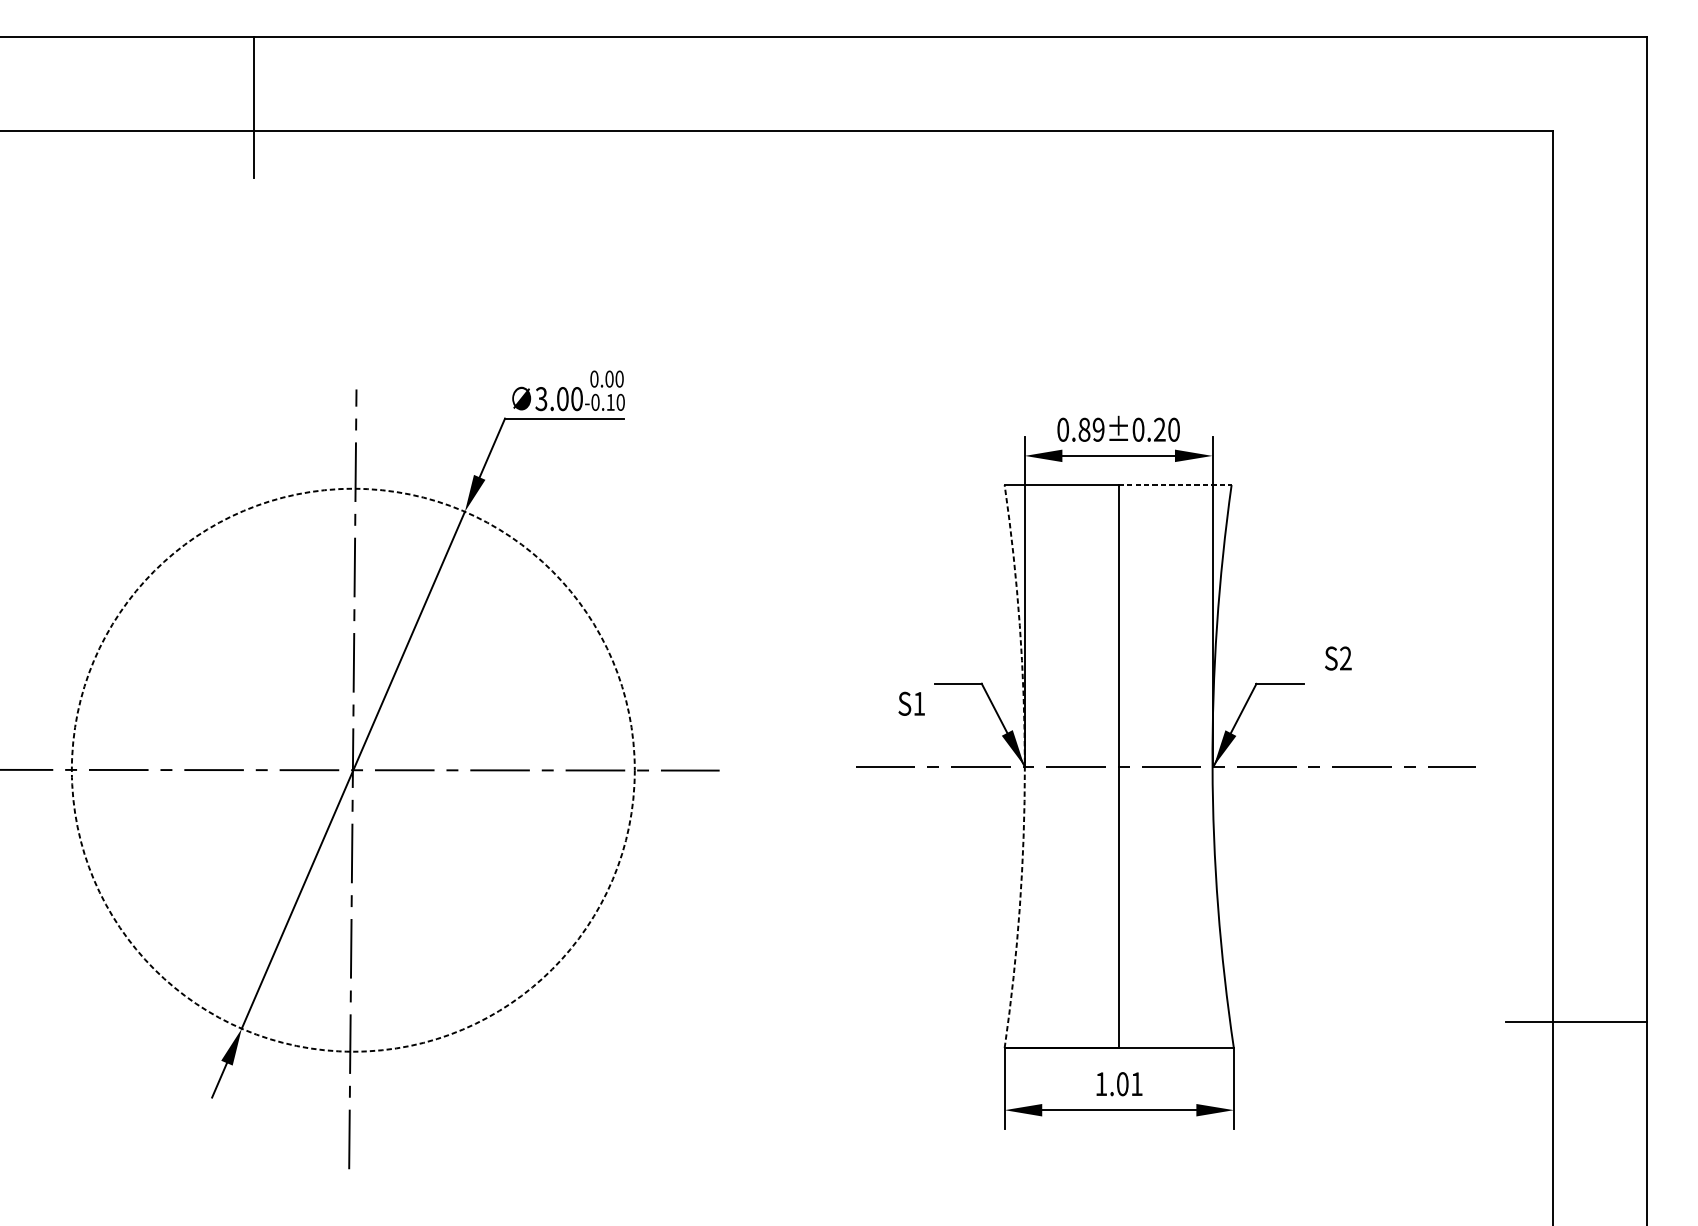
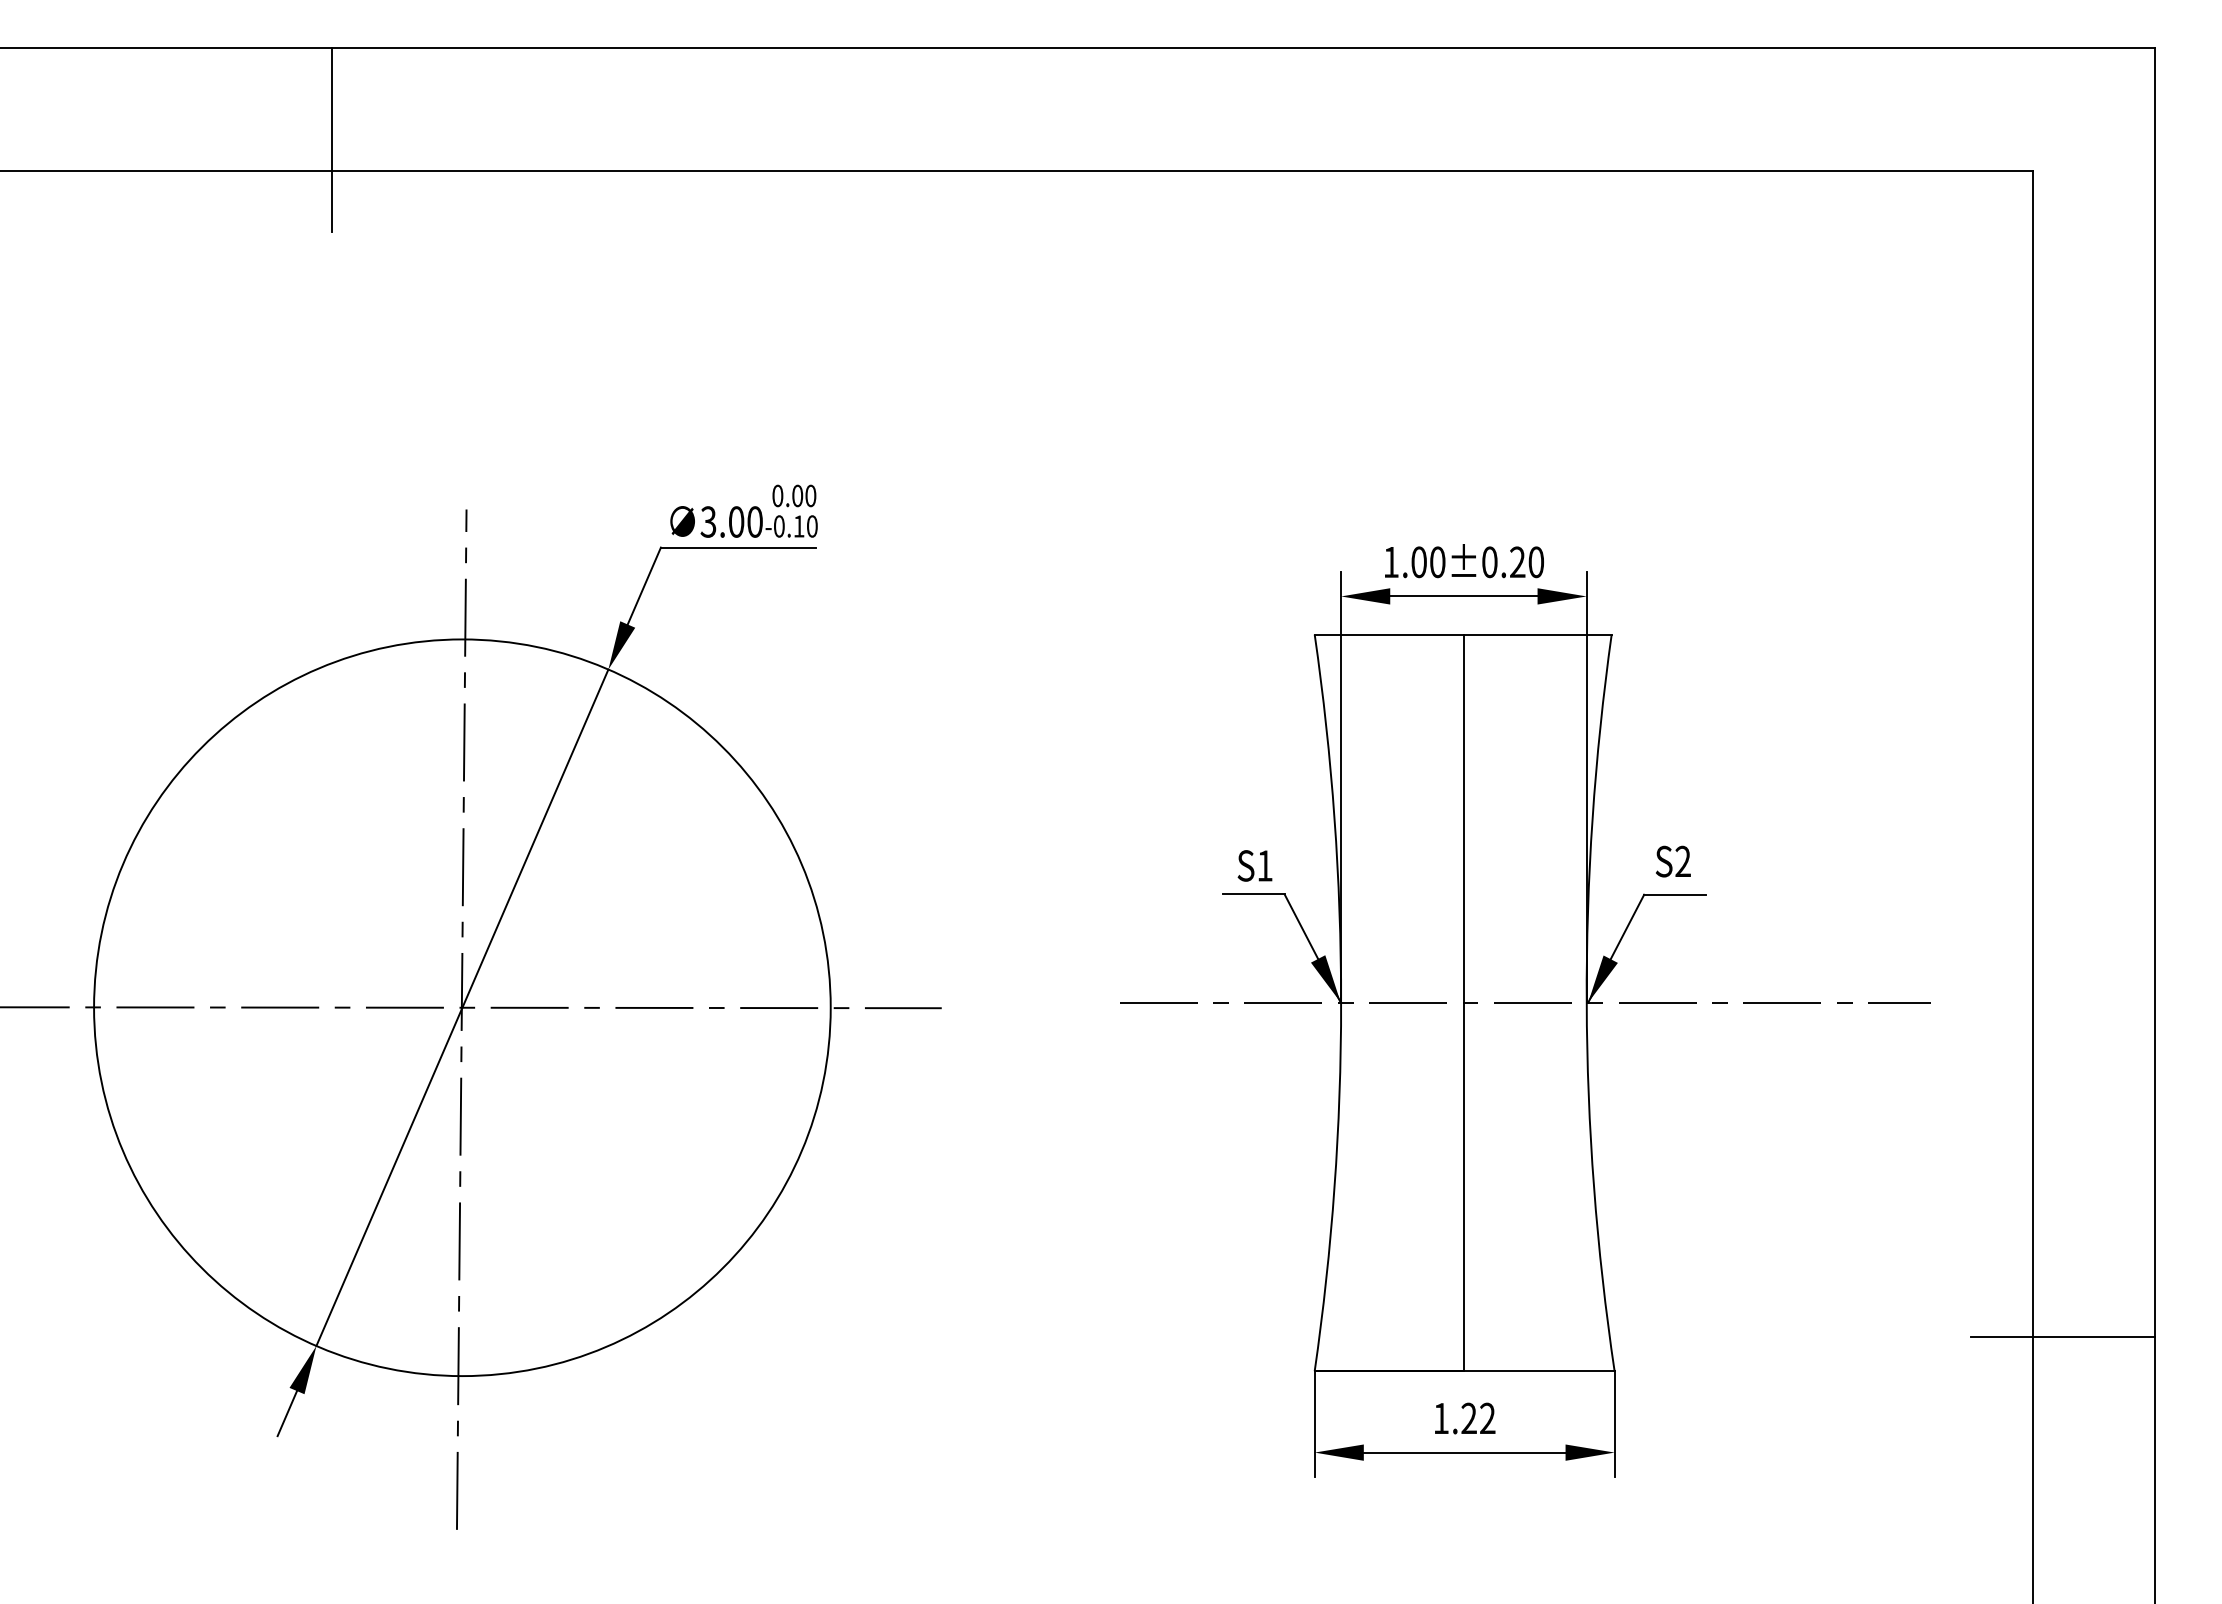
text: (1080, 429) -> (1414, 562), 0.89±0.20 -> 1.00±0.20
line: (1174, 484) -> (1537, 634), dashed -> solid
text: (1338, 658) -> (1673, 861), moved
text: (911, 703) -> (1254, 865), moved
arc: (1025, 766) -> (1341, 1002), dashed -> solid
circle: (353, 770) -> (462, 1007), dashed -> solid
text: (1129, 1084) -> (1478, 1418), 1.01 -> 1.22

